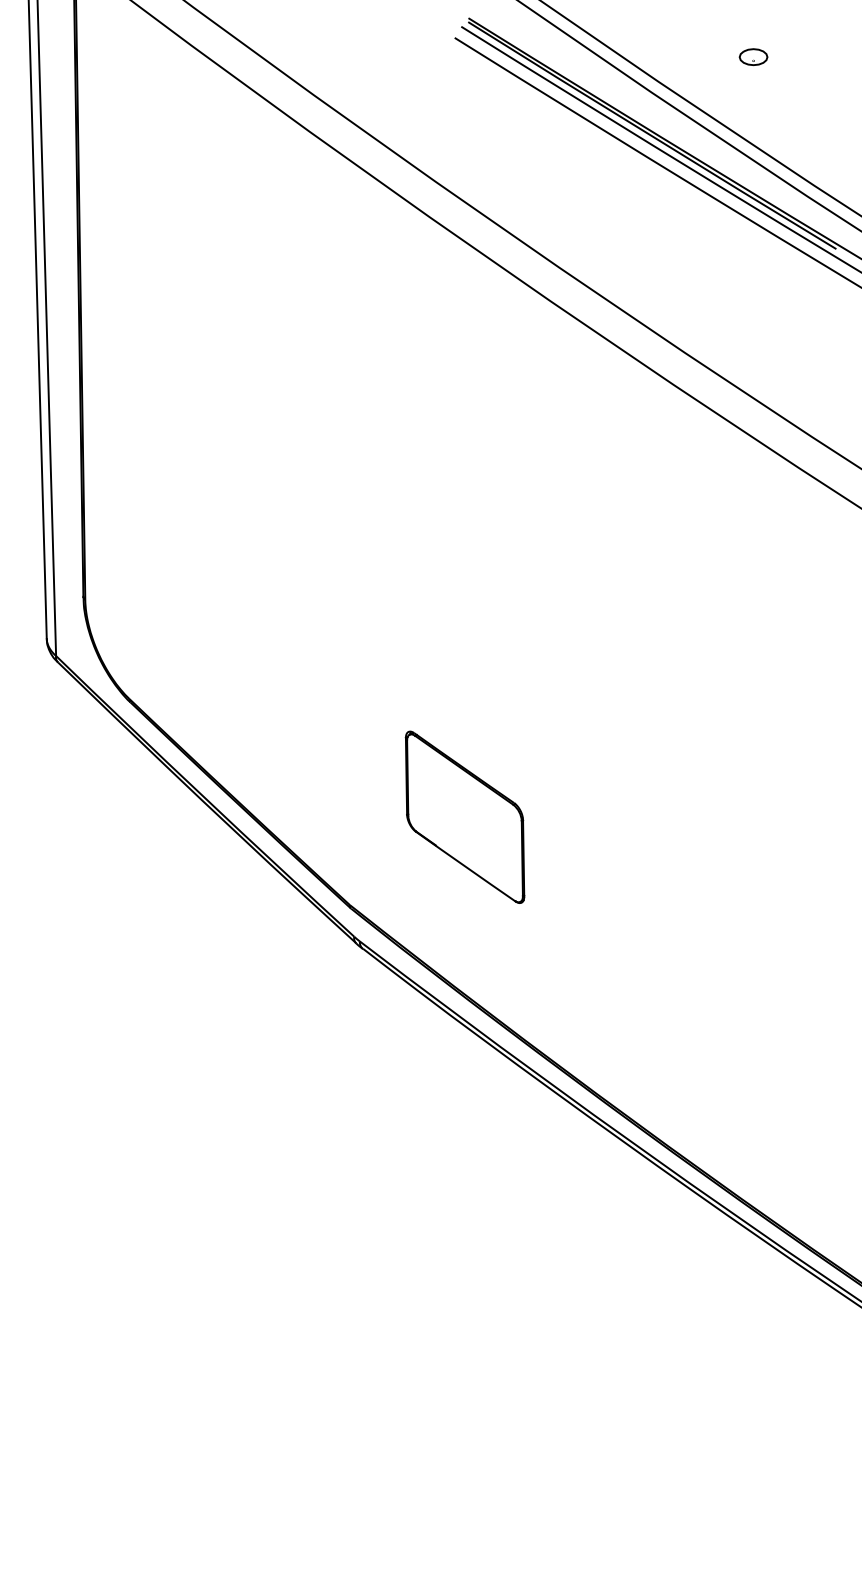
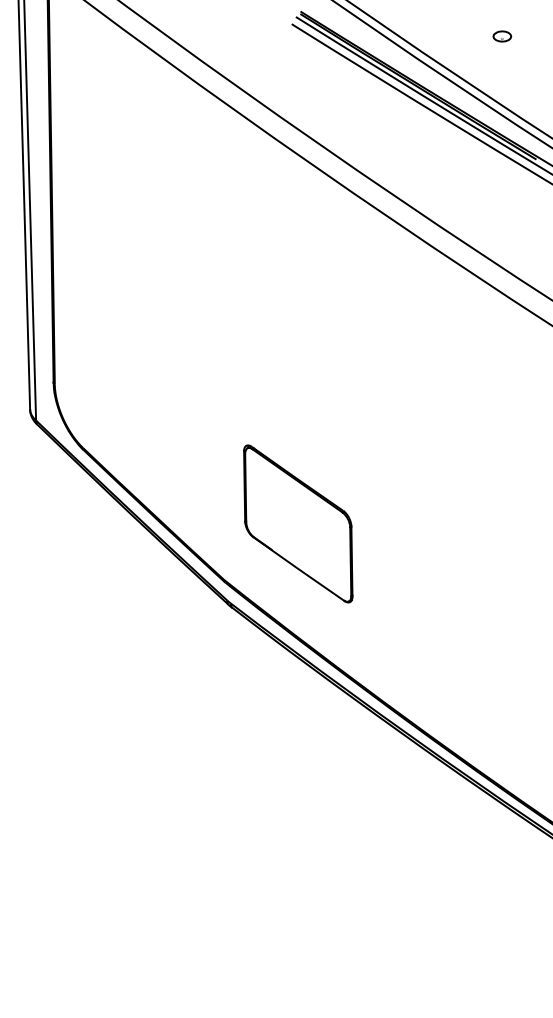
part: (753, 57) -> (502, 36), moved
part: (465, 816) -> (298, 523), size x1.43

